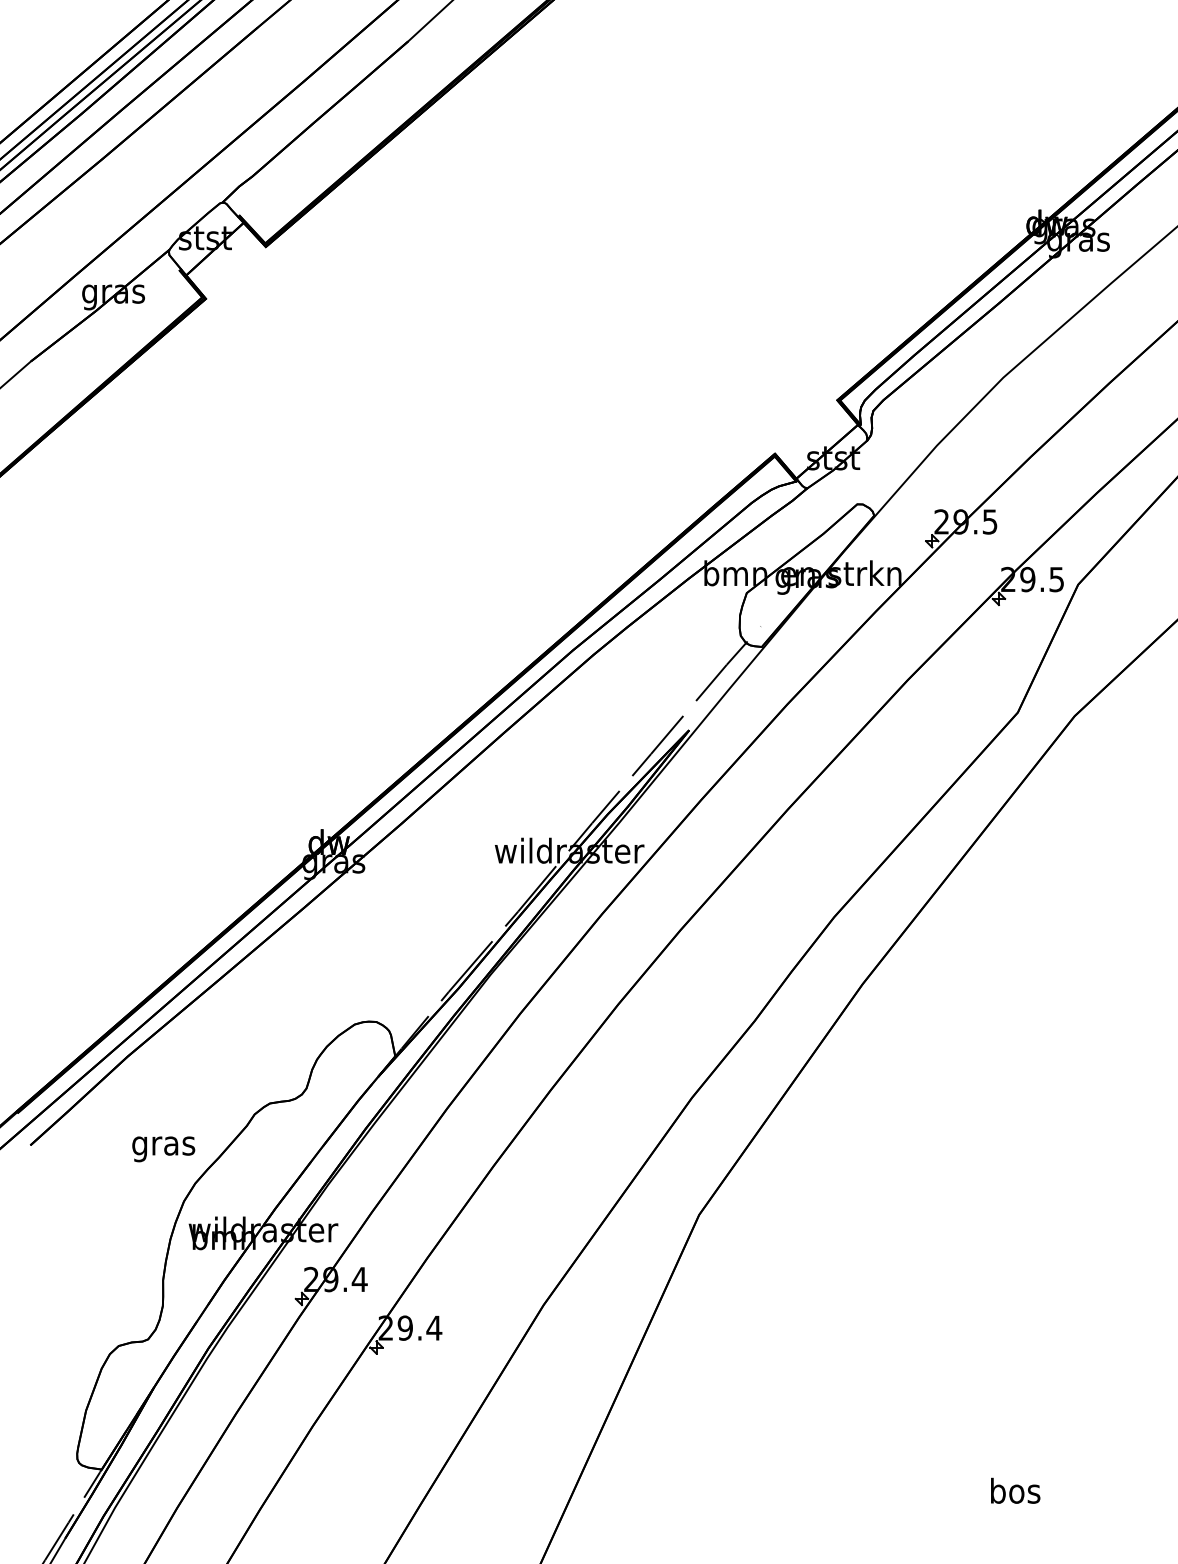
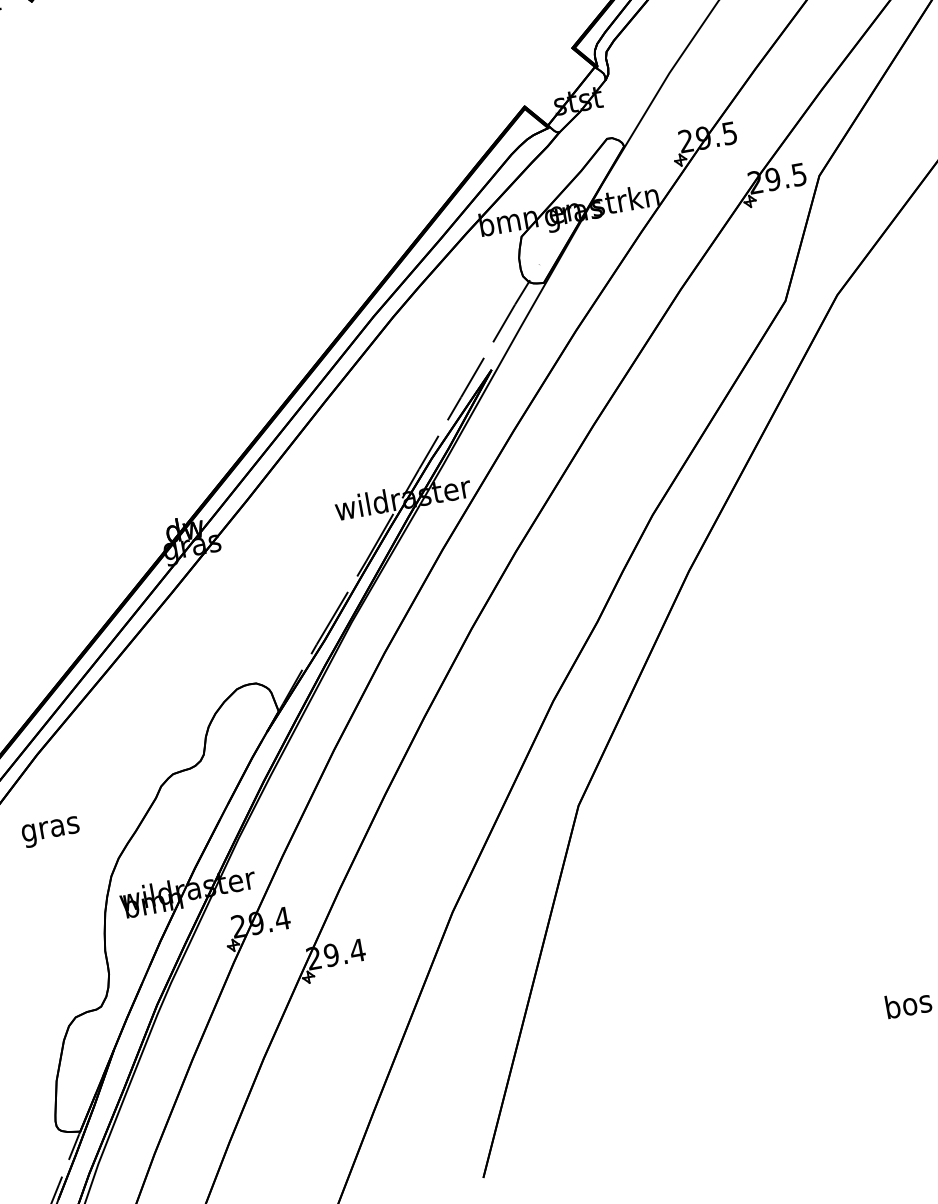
text: (163, 1149) -> (50, 832), moved

